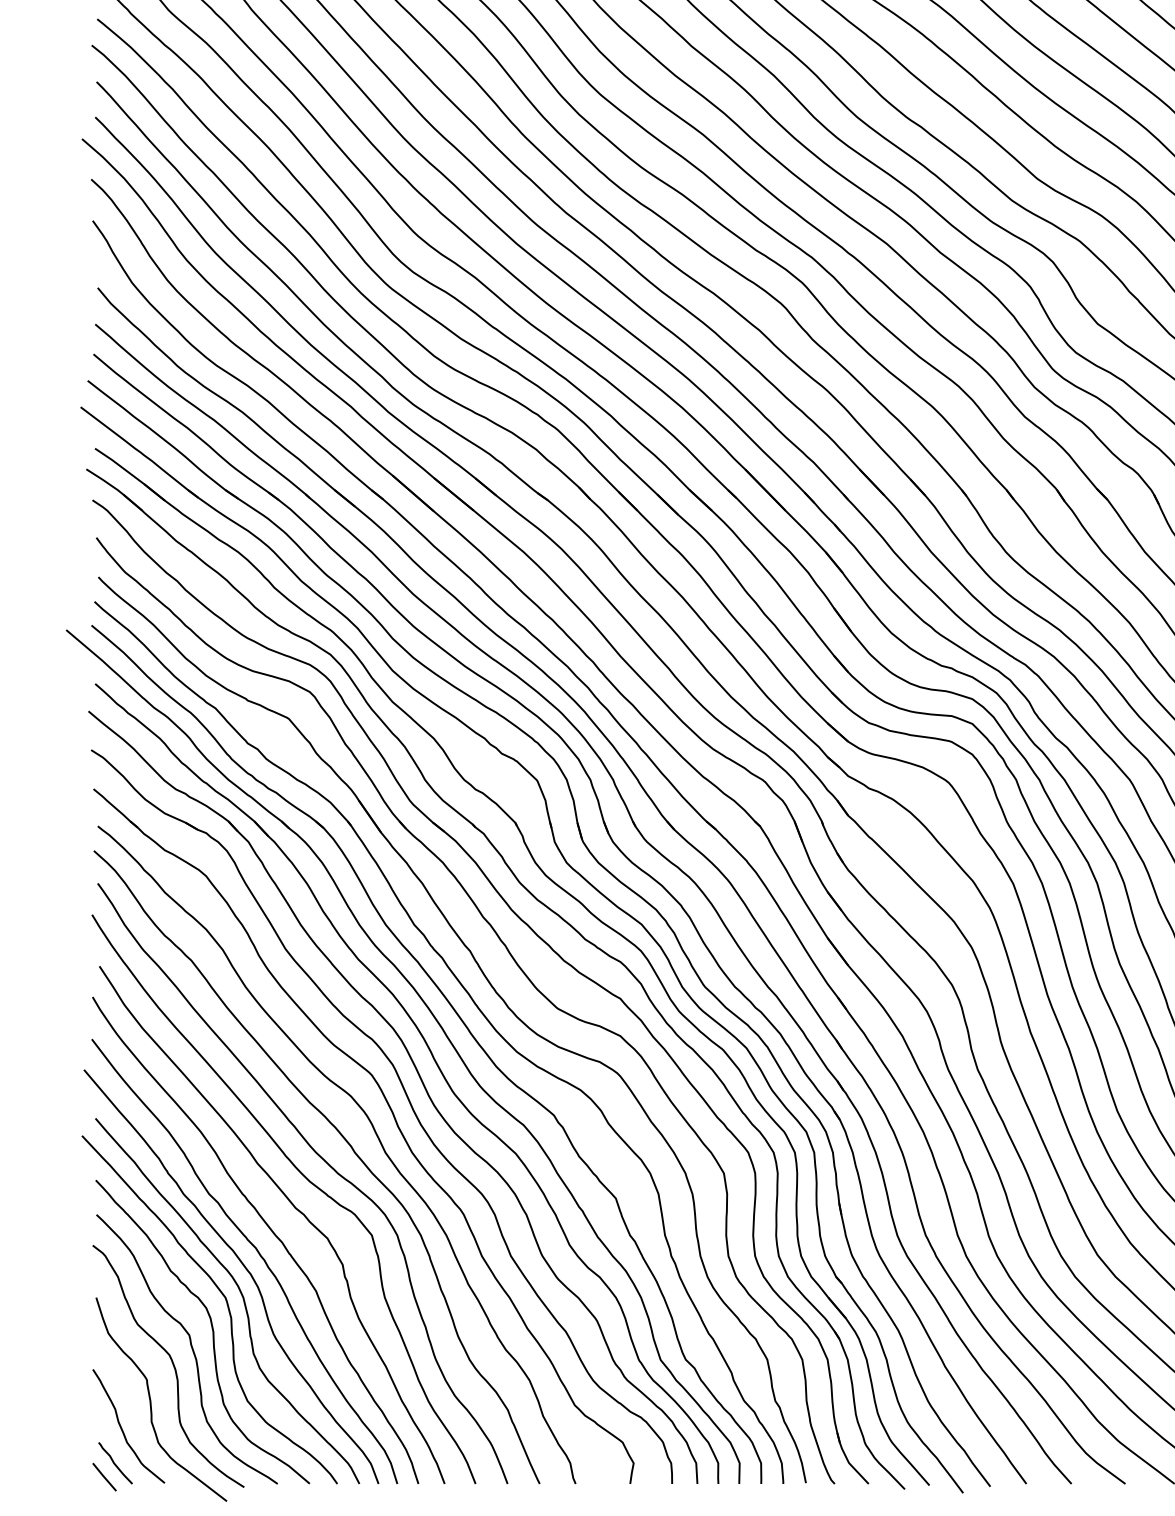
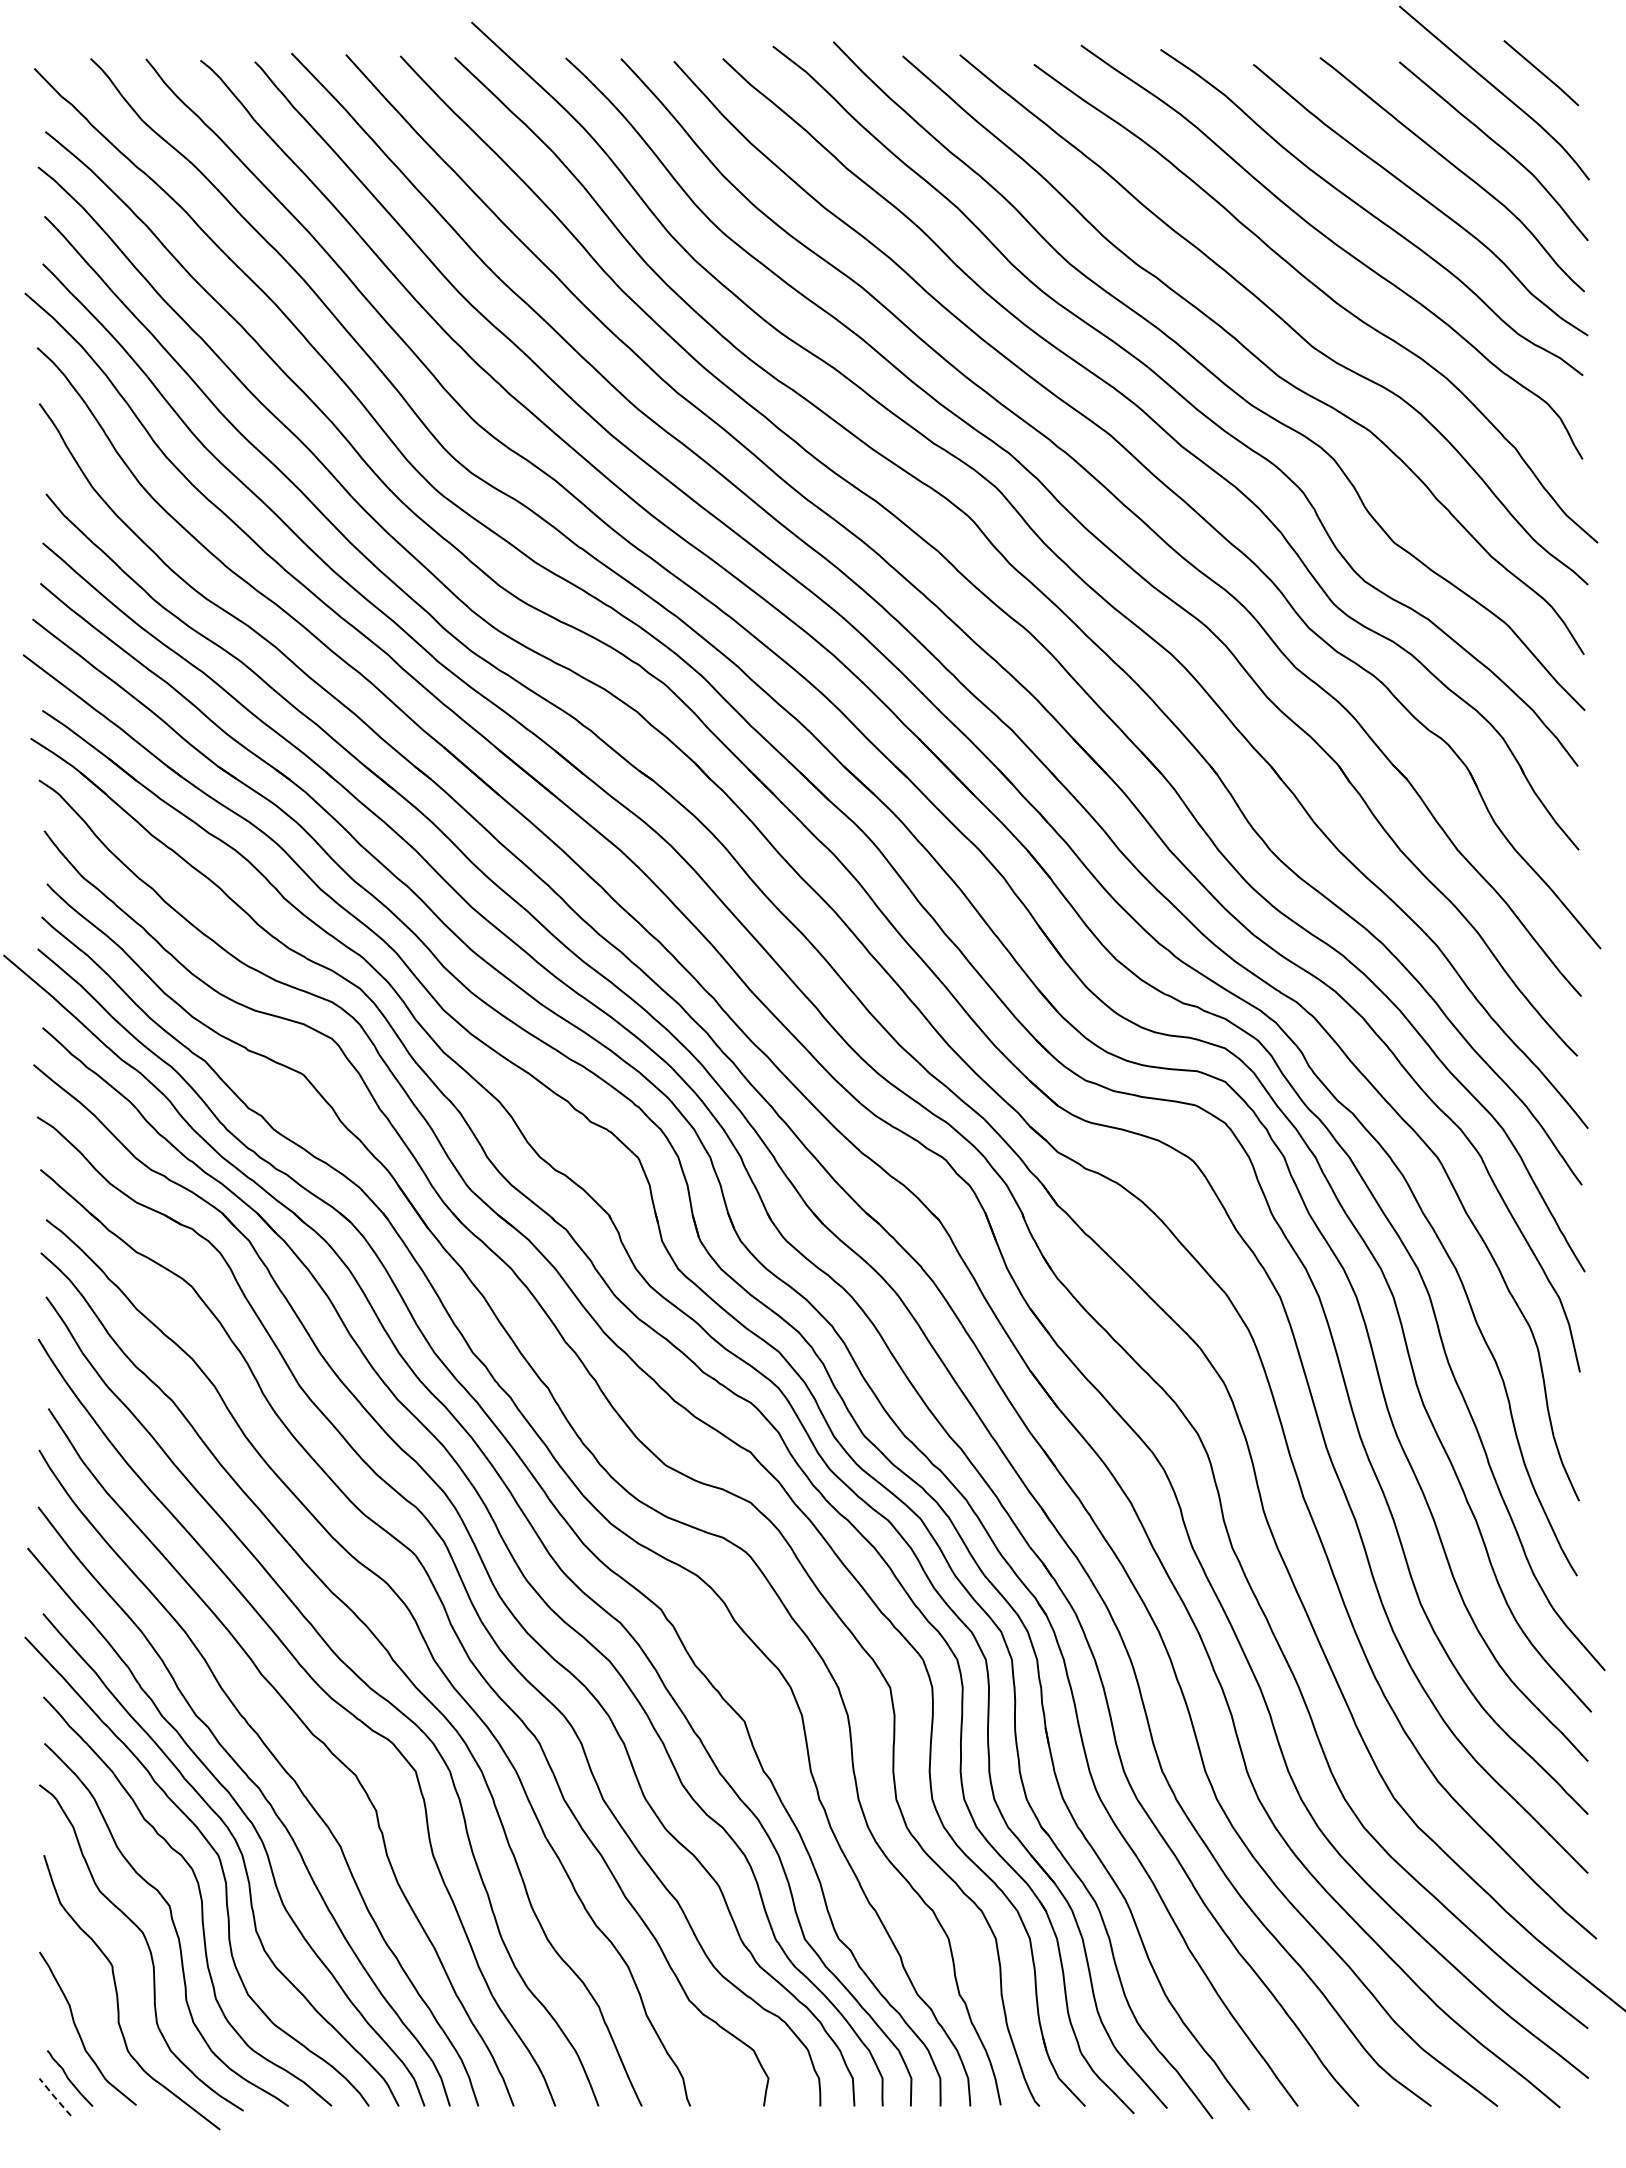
line: (104, 1477) -> (54, 2097), solid -> dashed

